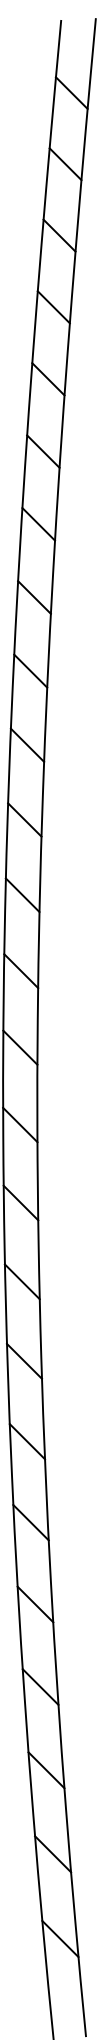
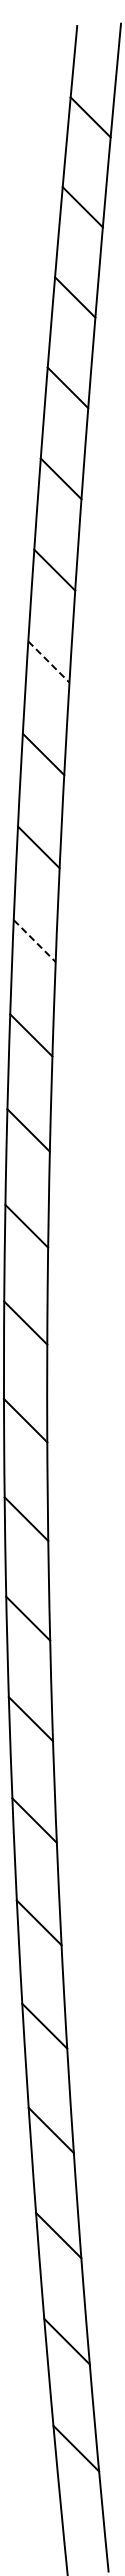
line: (39, 524) -> (49, 662), solid -> dashed
line: (27, 745) -> (34, 941), solid -> dashed

